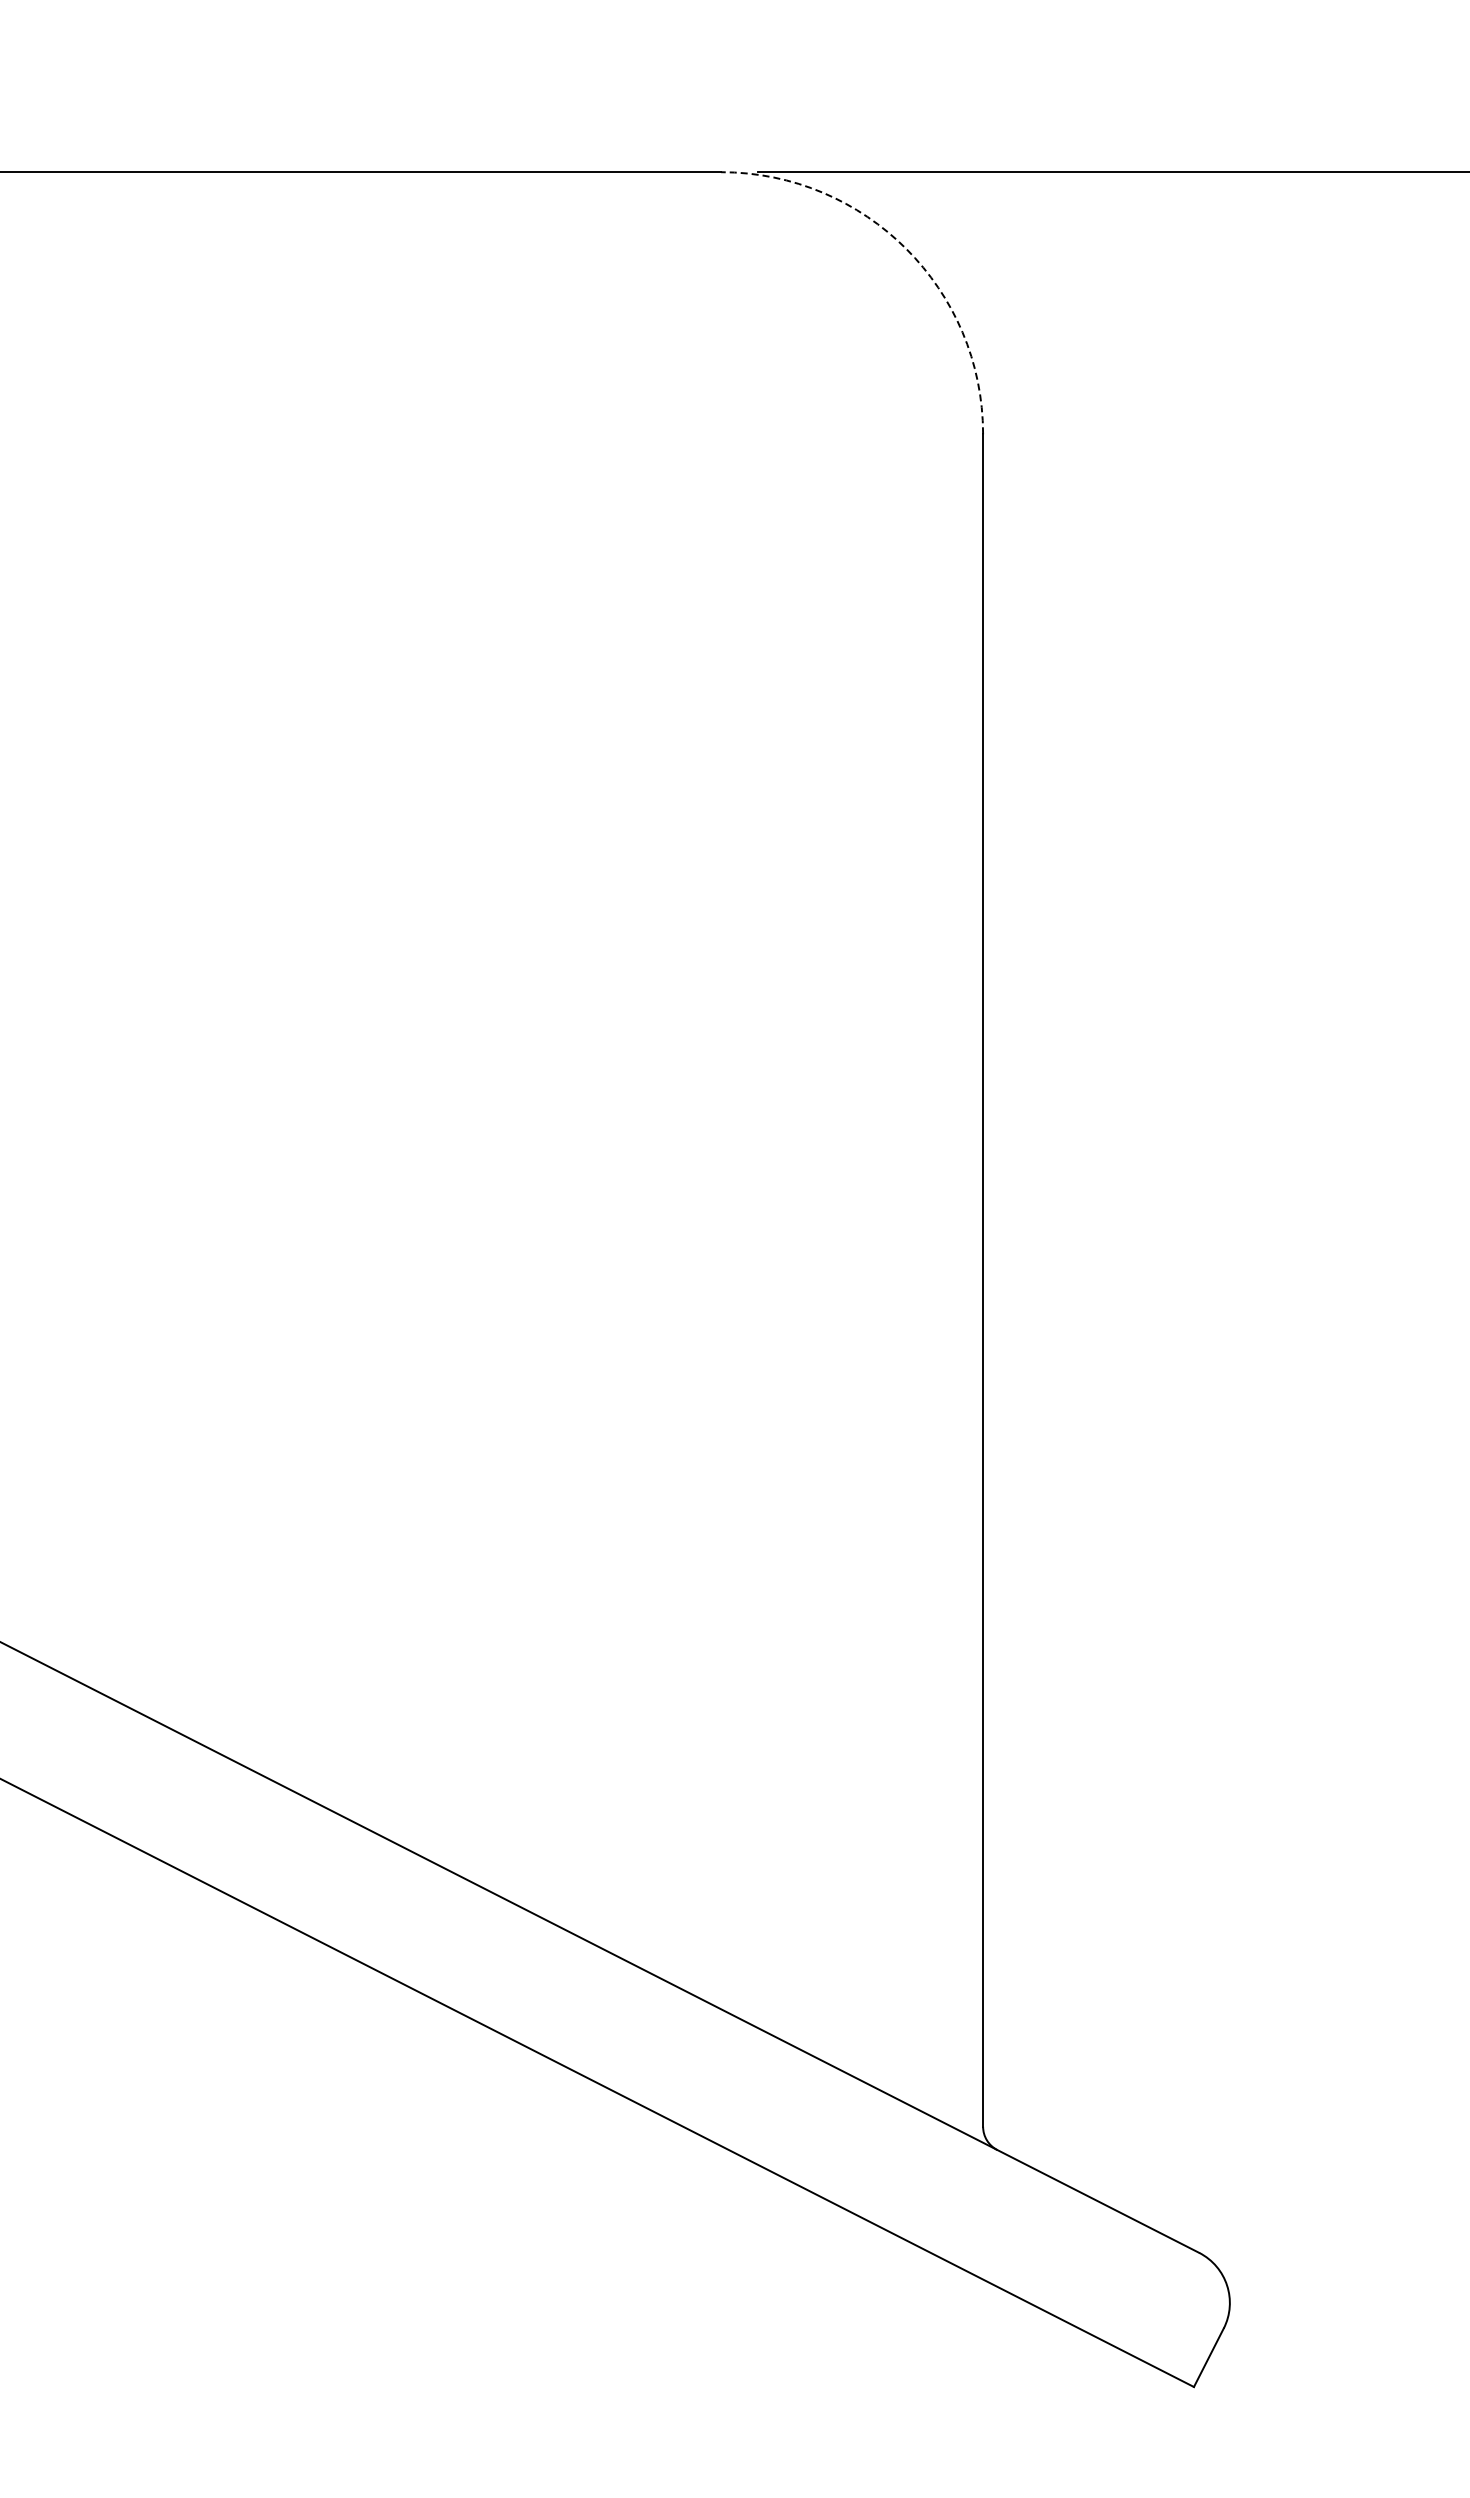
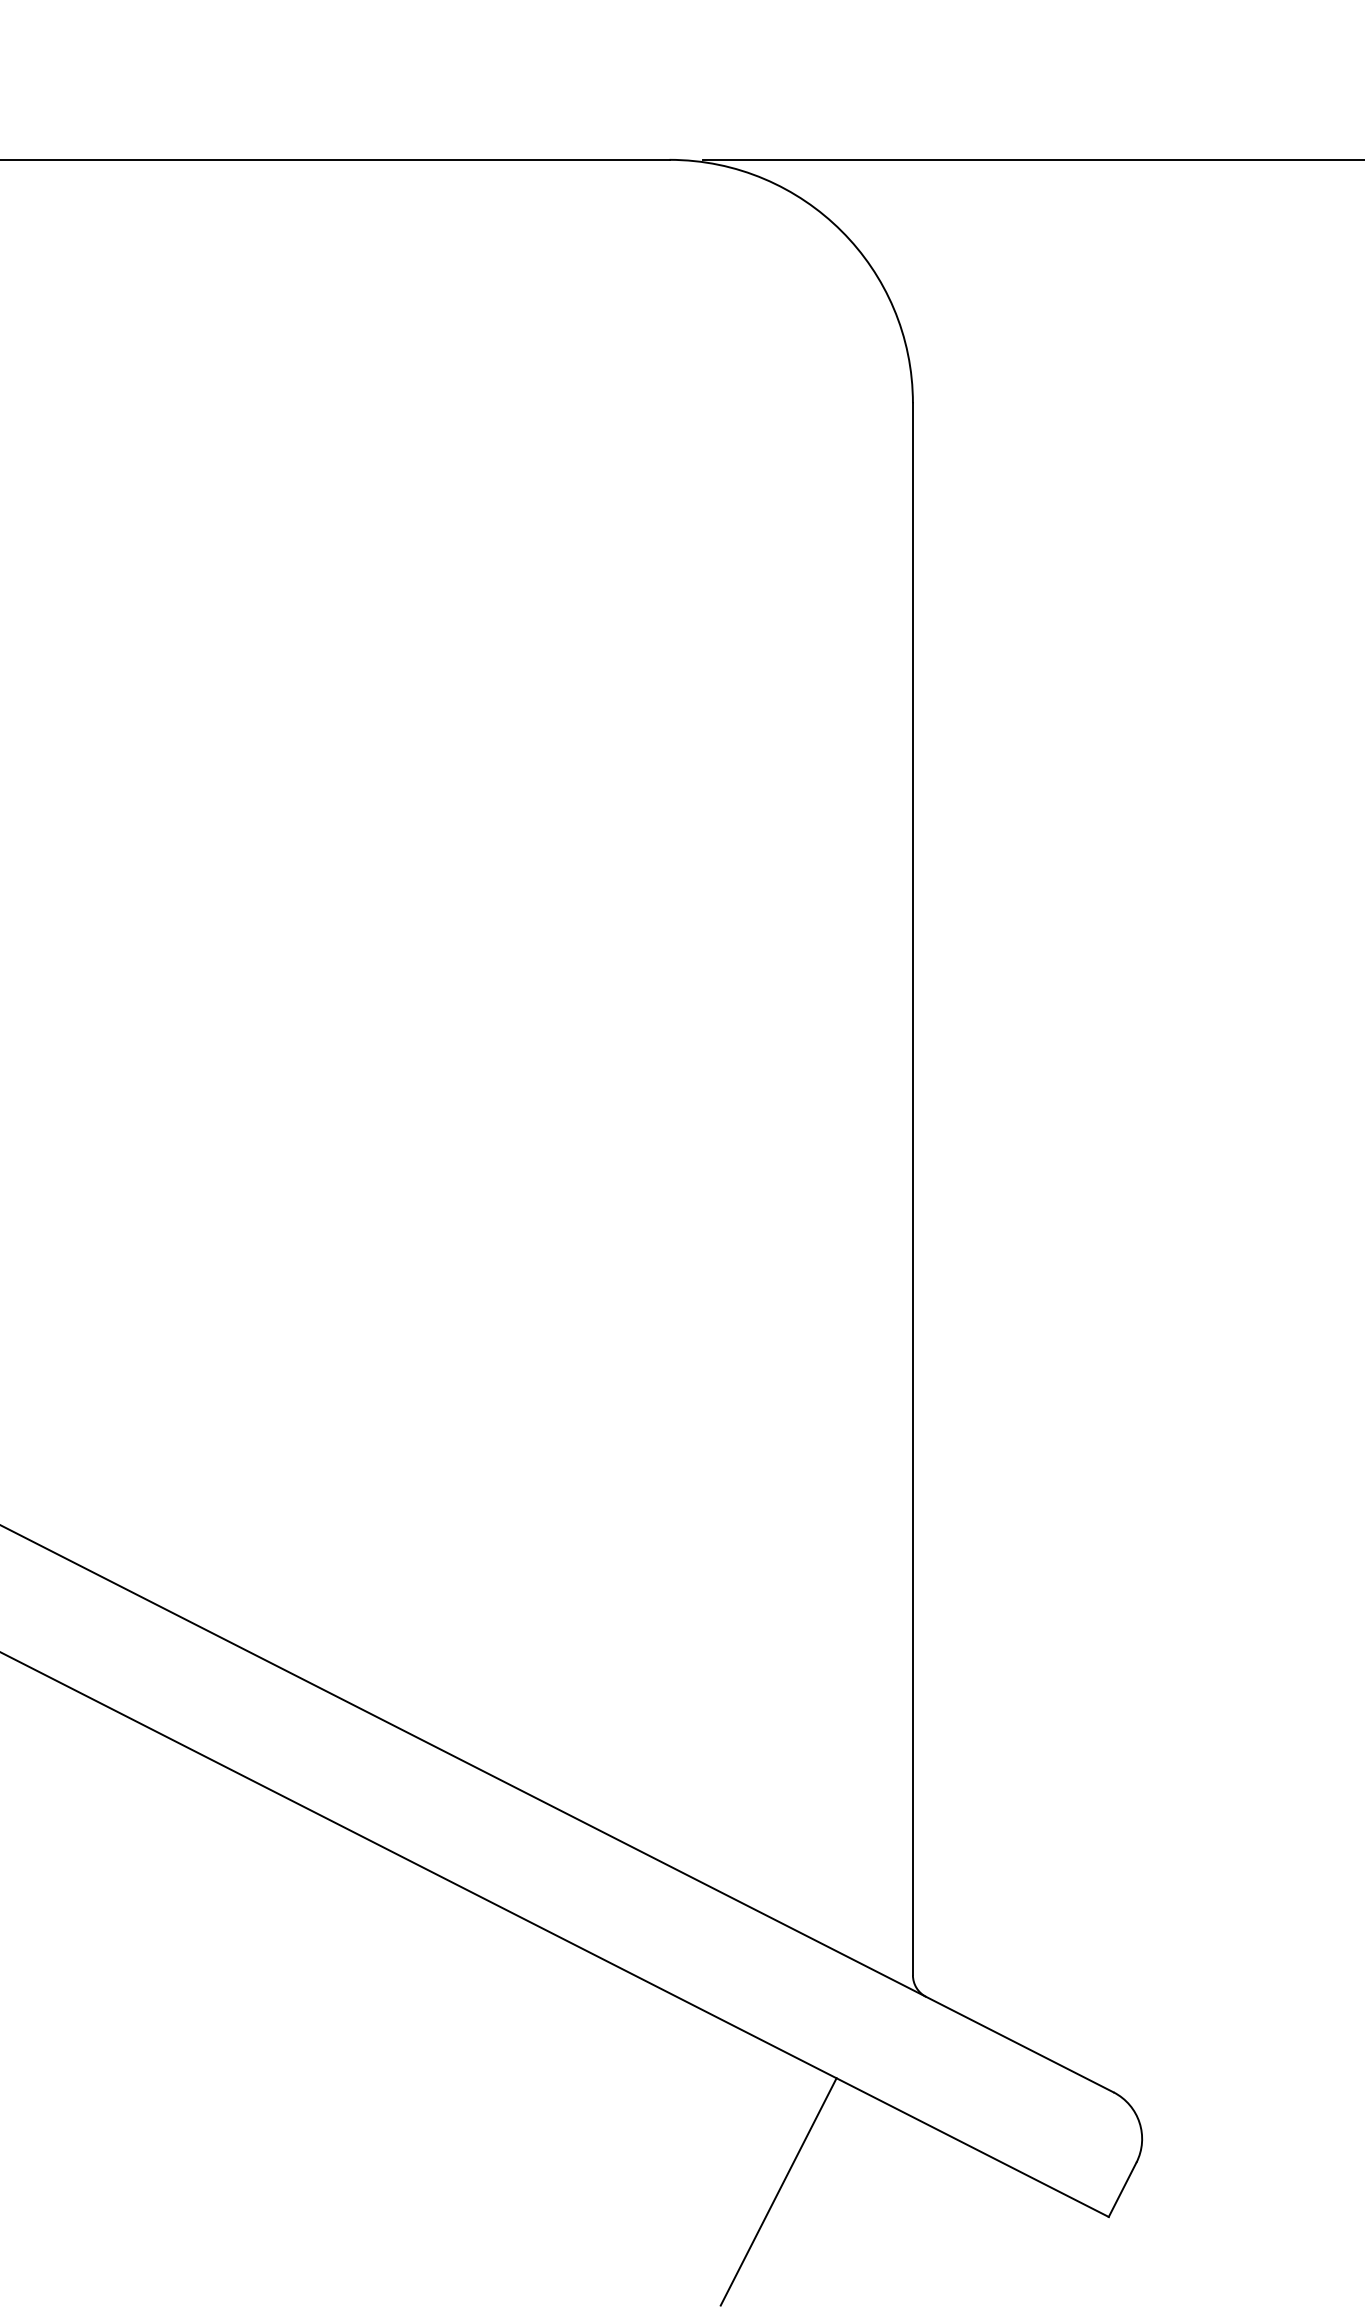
arc: (906, 248) -> (841, 230), dashed -> solid
line: (838, 2359) -> (778, 2191), added

